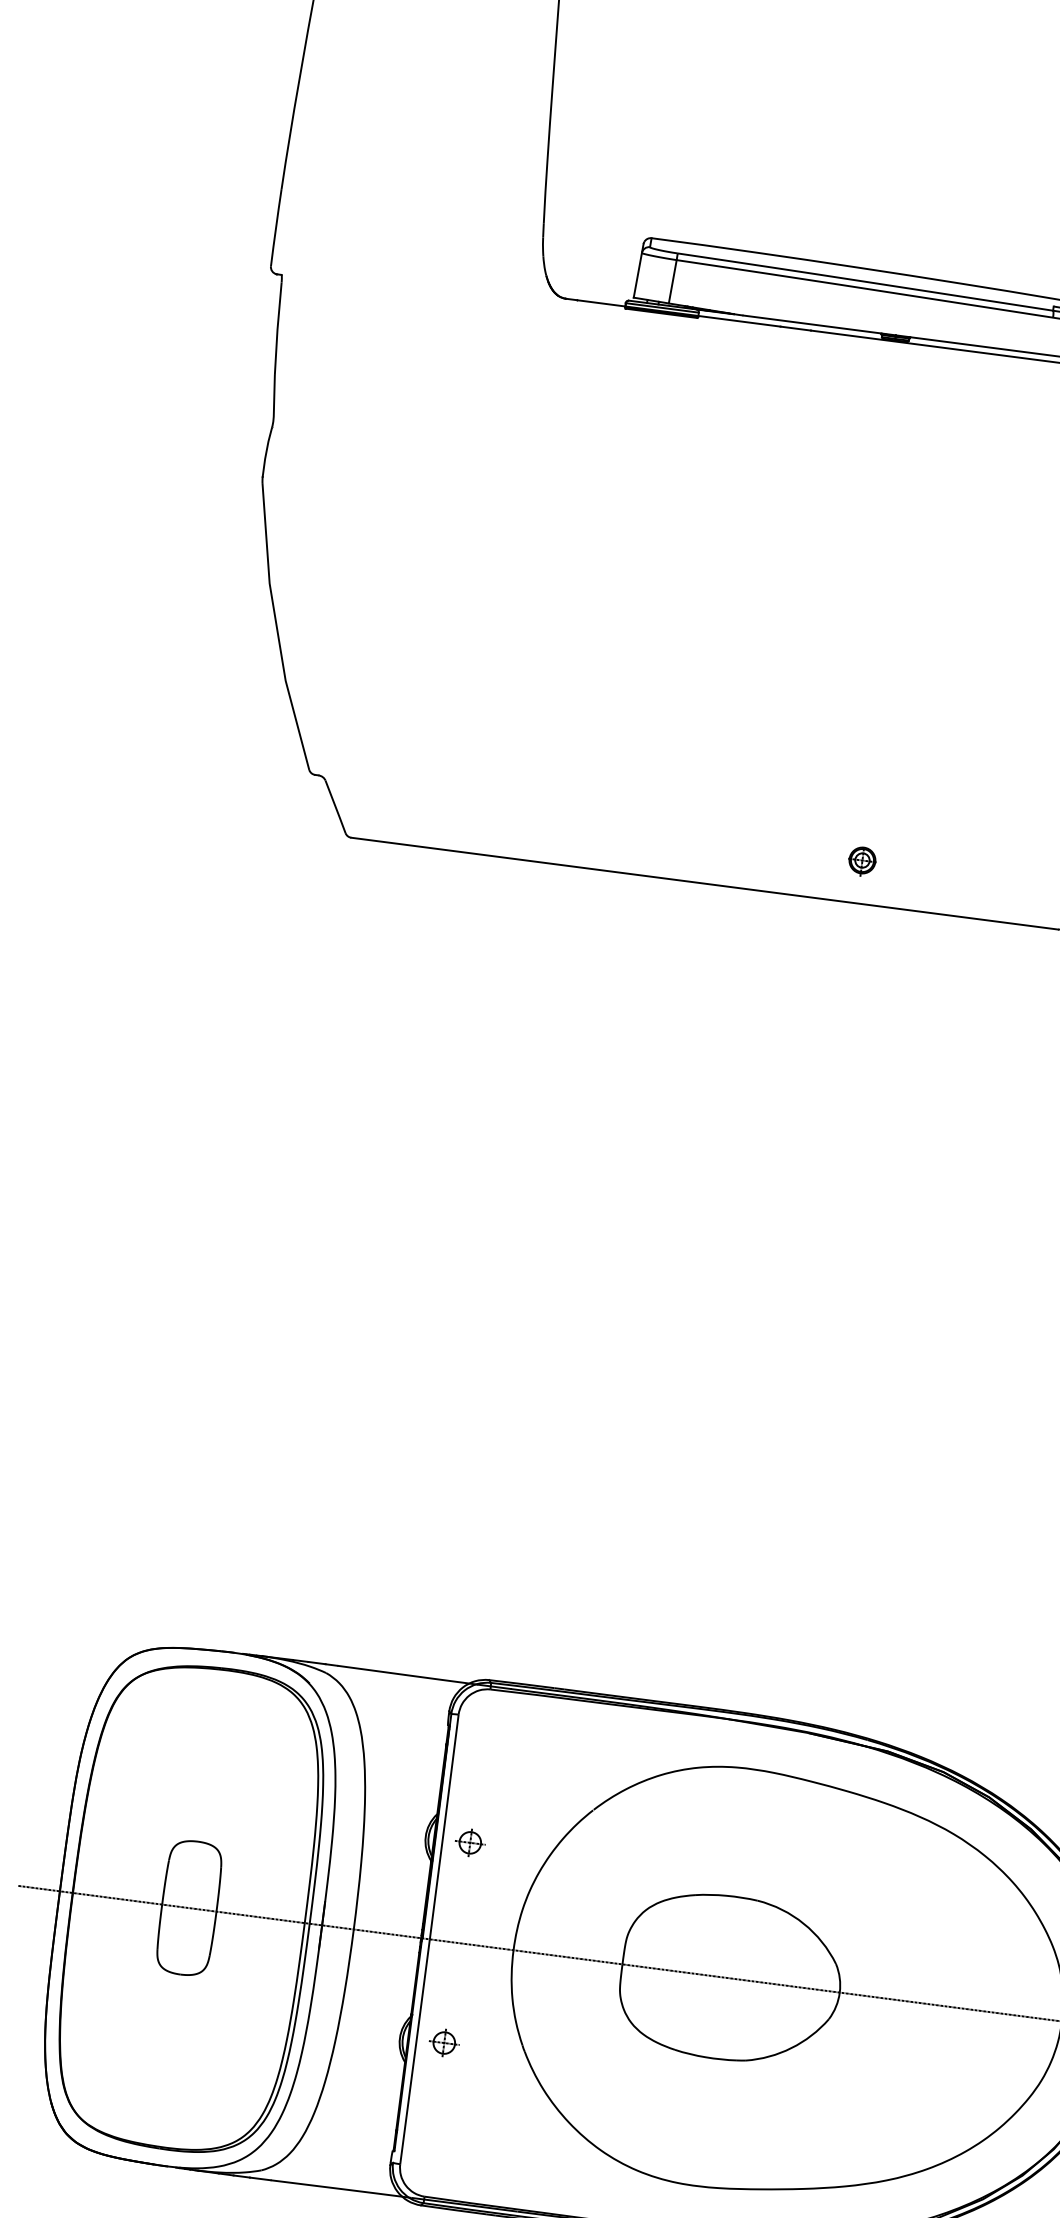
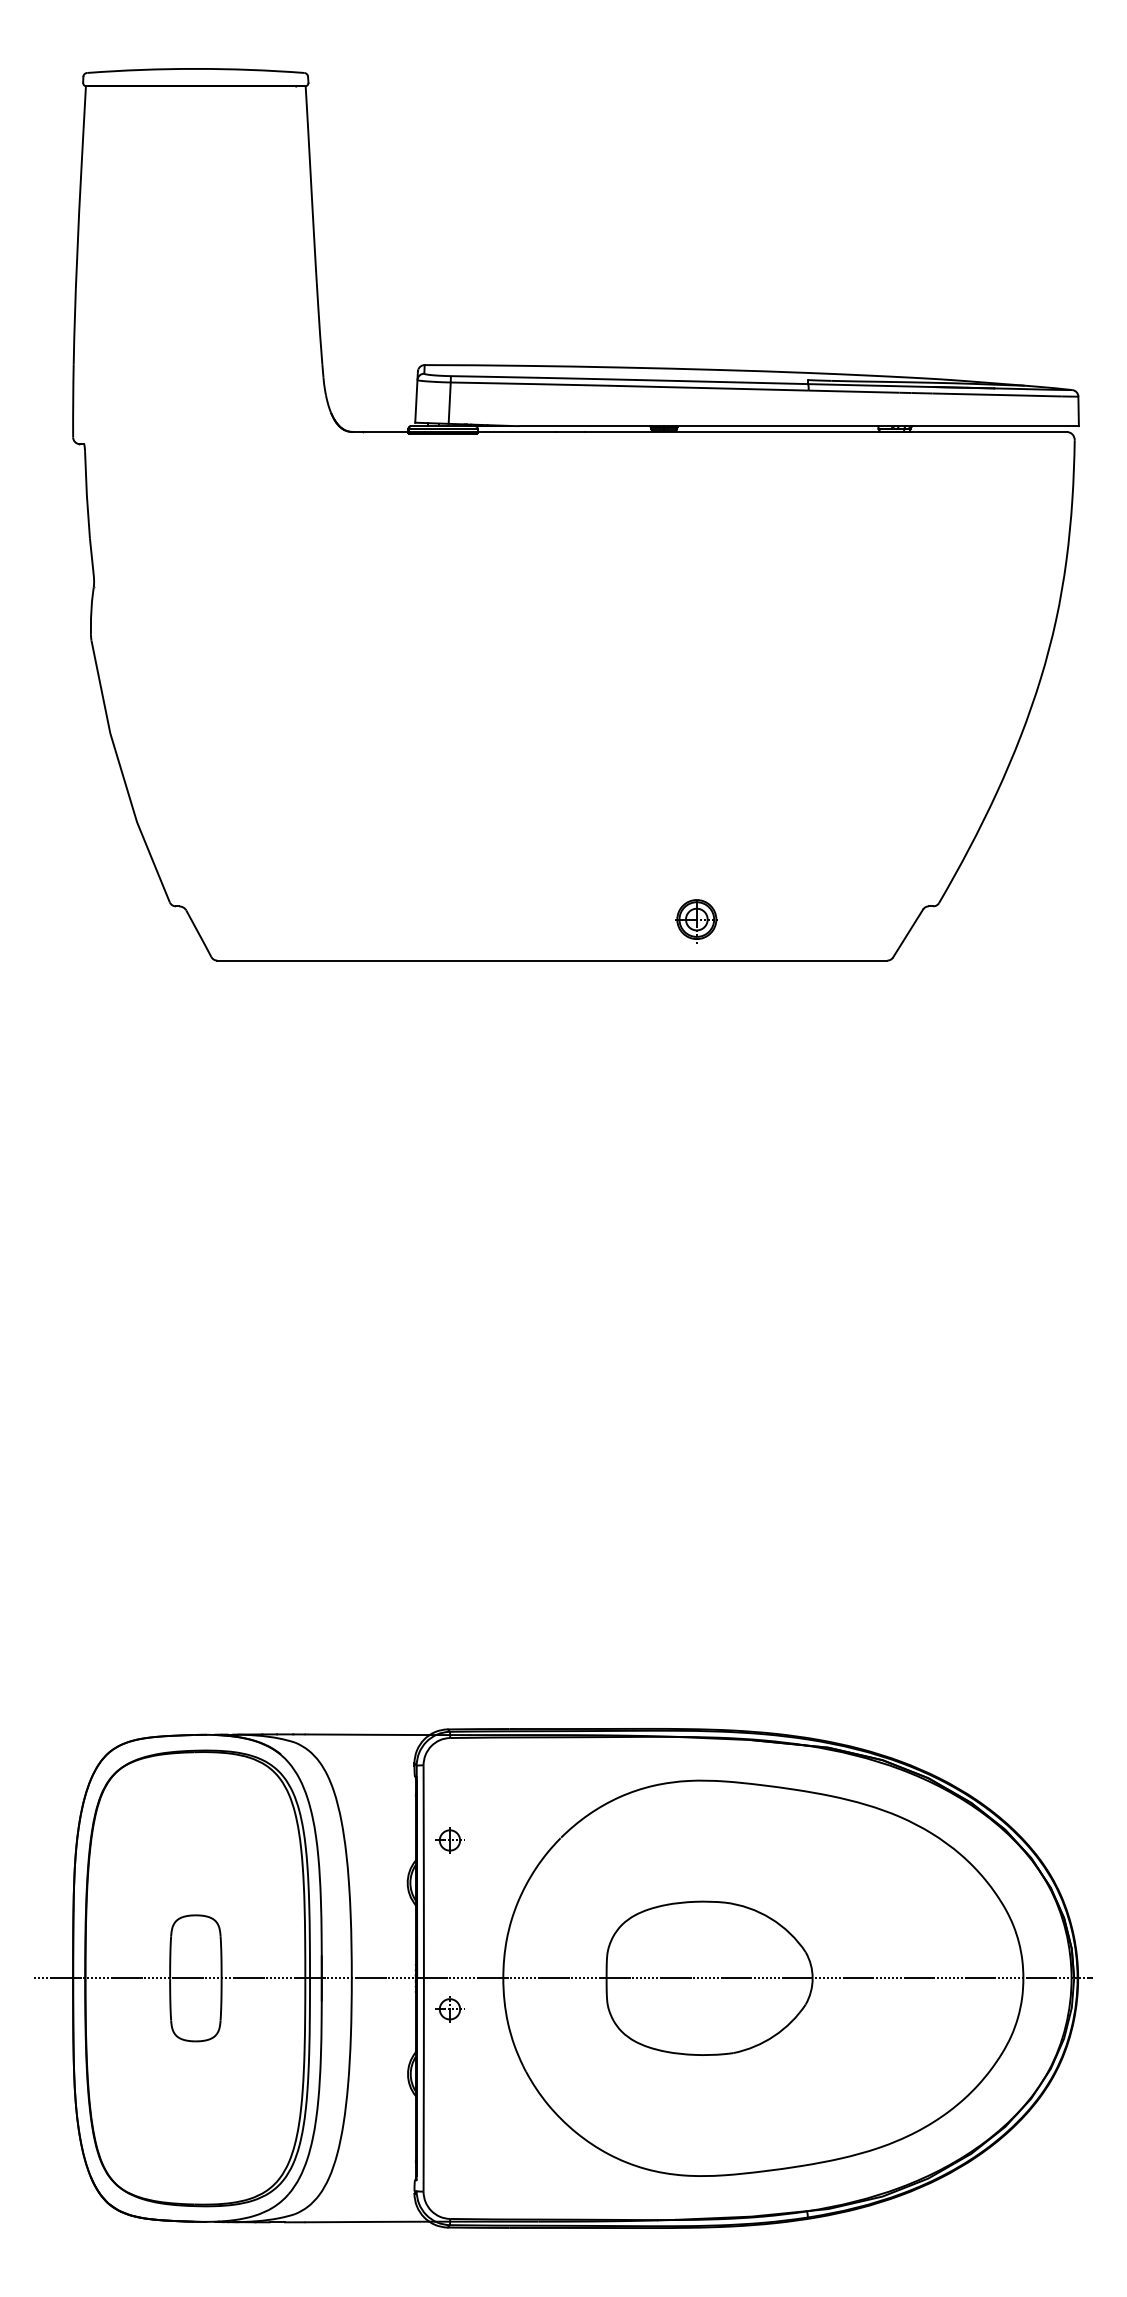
part: (862, 861) -> (696, 920), size x1.6
part: (469, 1842) -> (449, 1840), moved
part: (443, 2043) -> (449, 2009), moved

